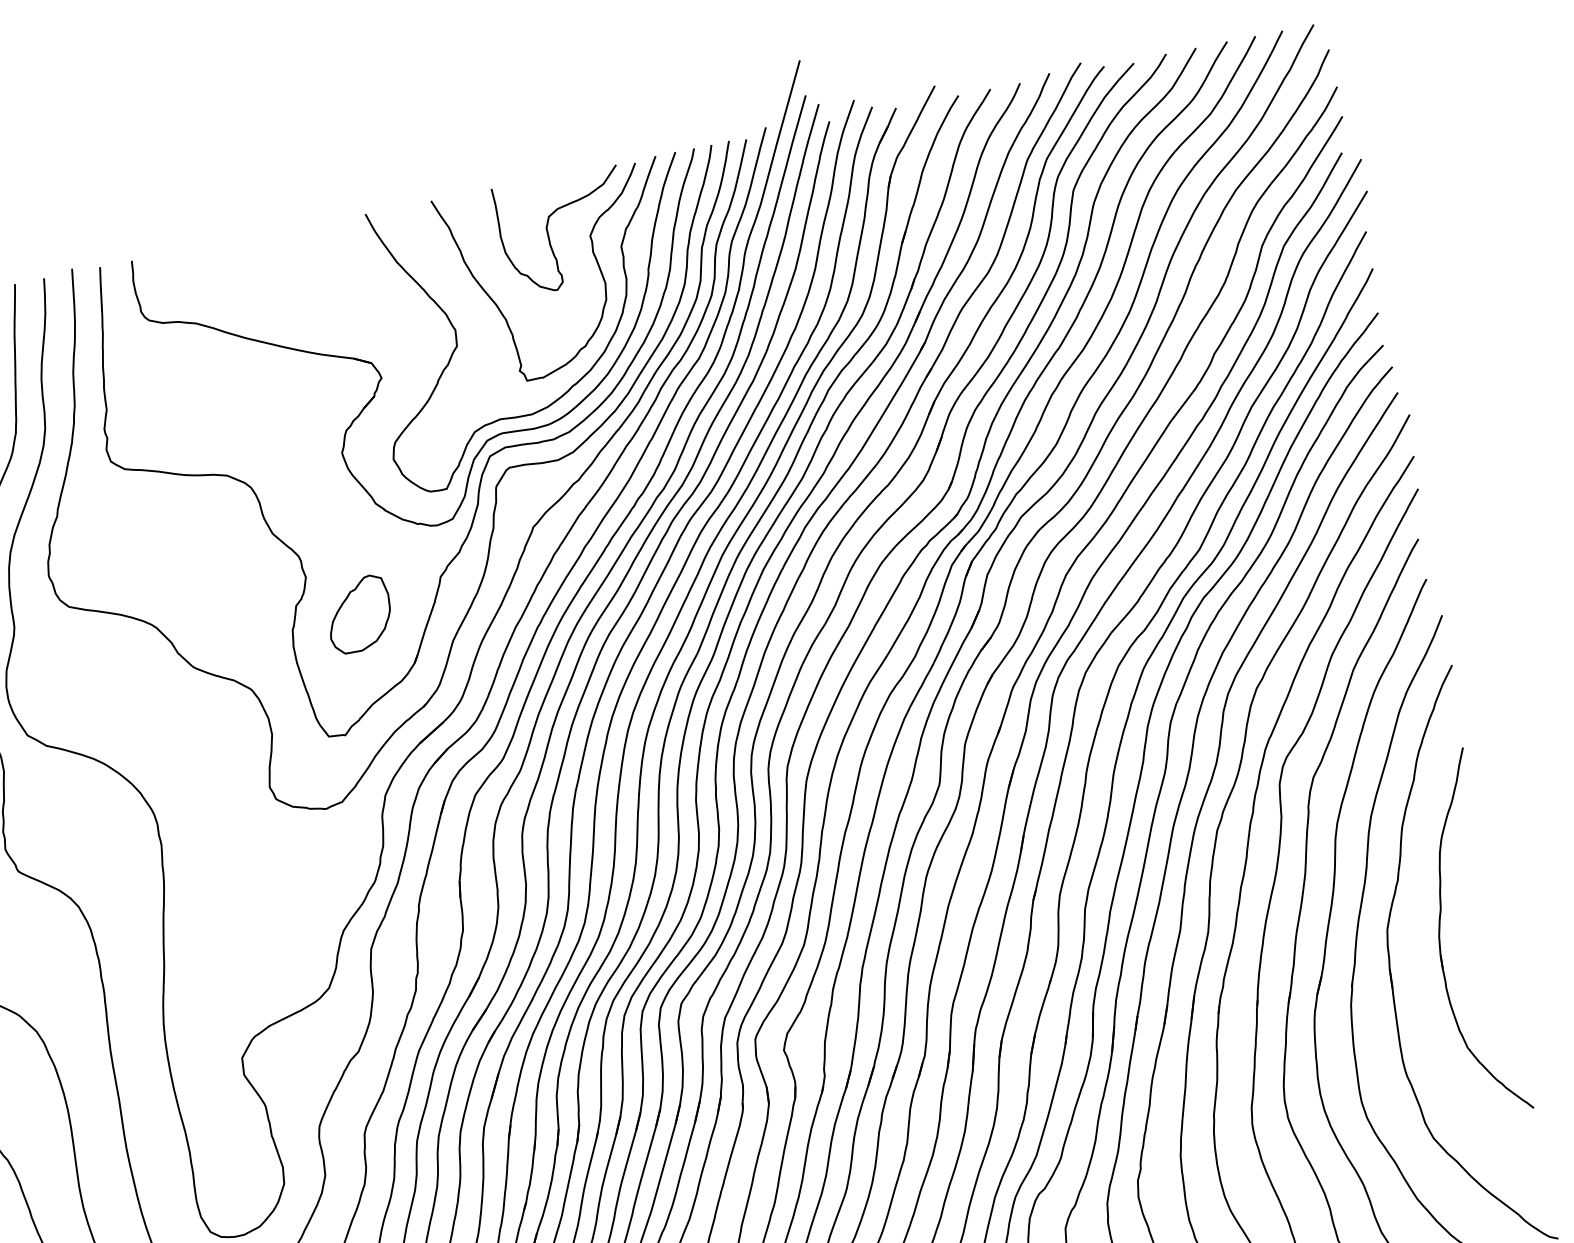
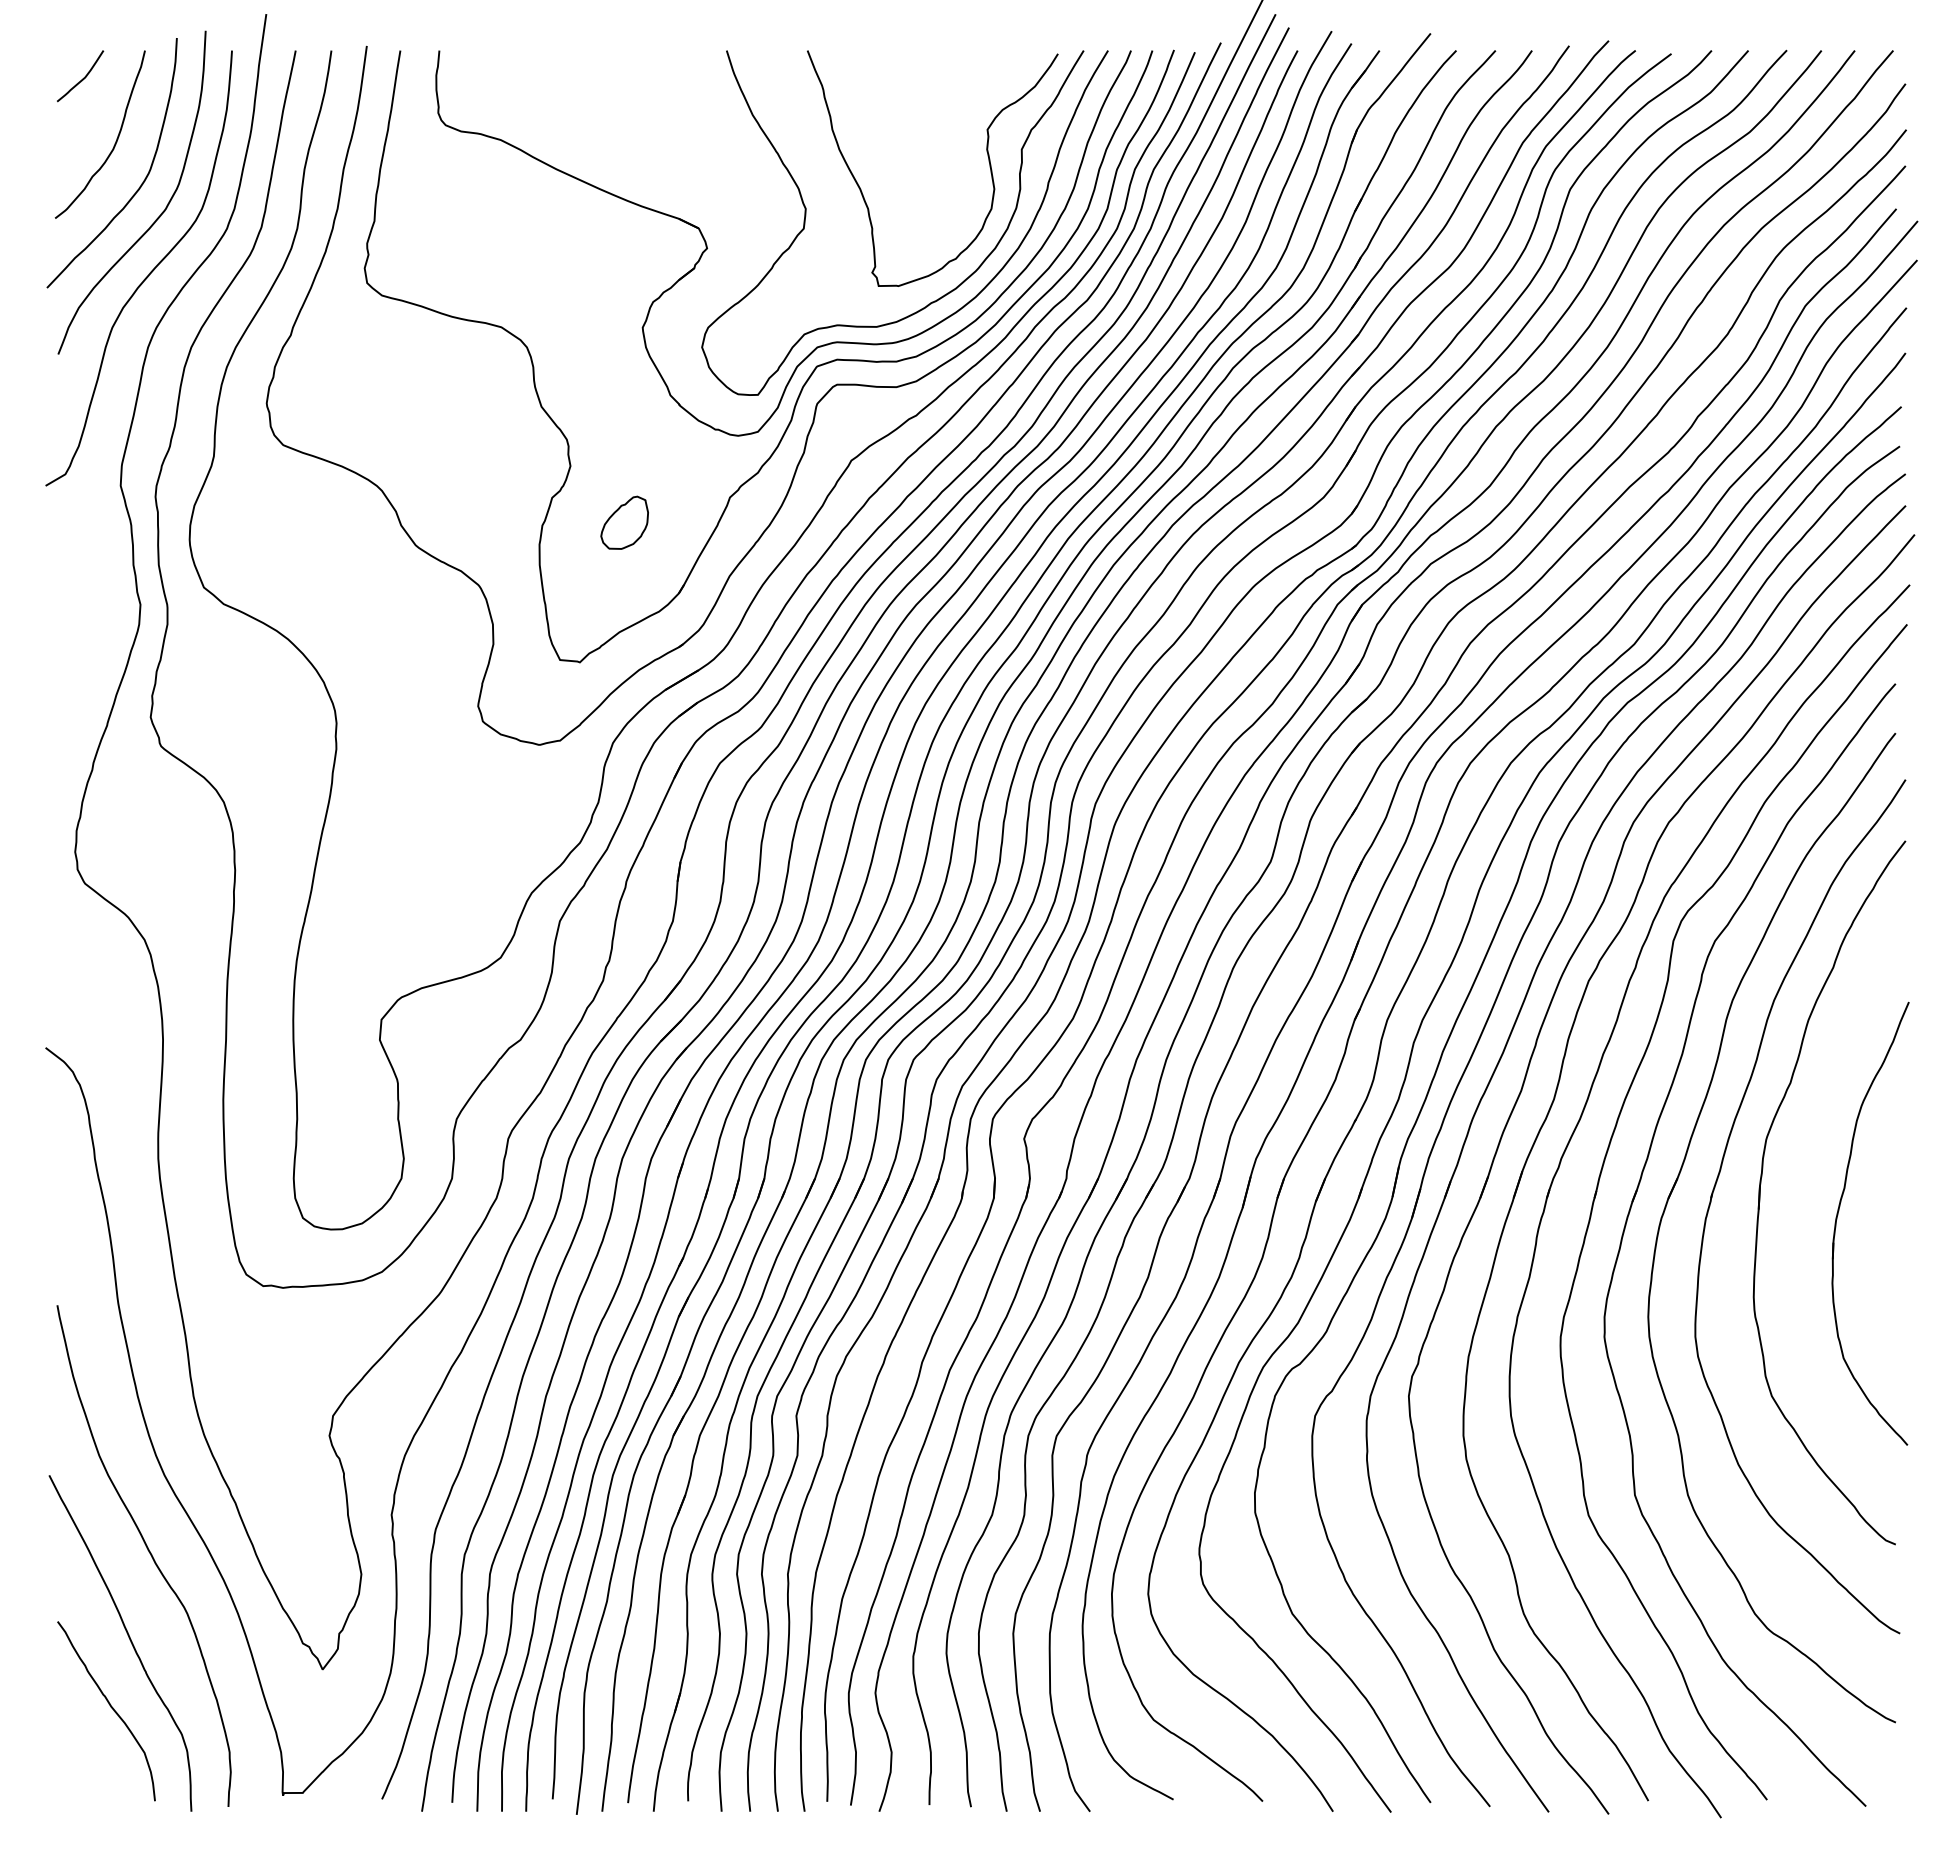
curve: (548, 234) -> (938, 118), removed
part: (358, 614) -> (624, 522), size x0.6
part: (1440, 932) -> (1838, 1215), moved

